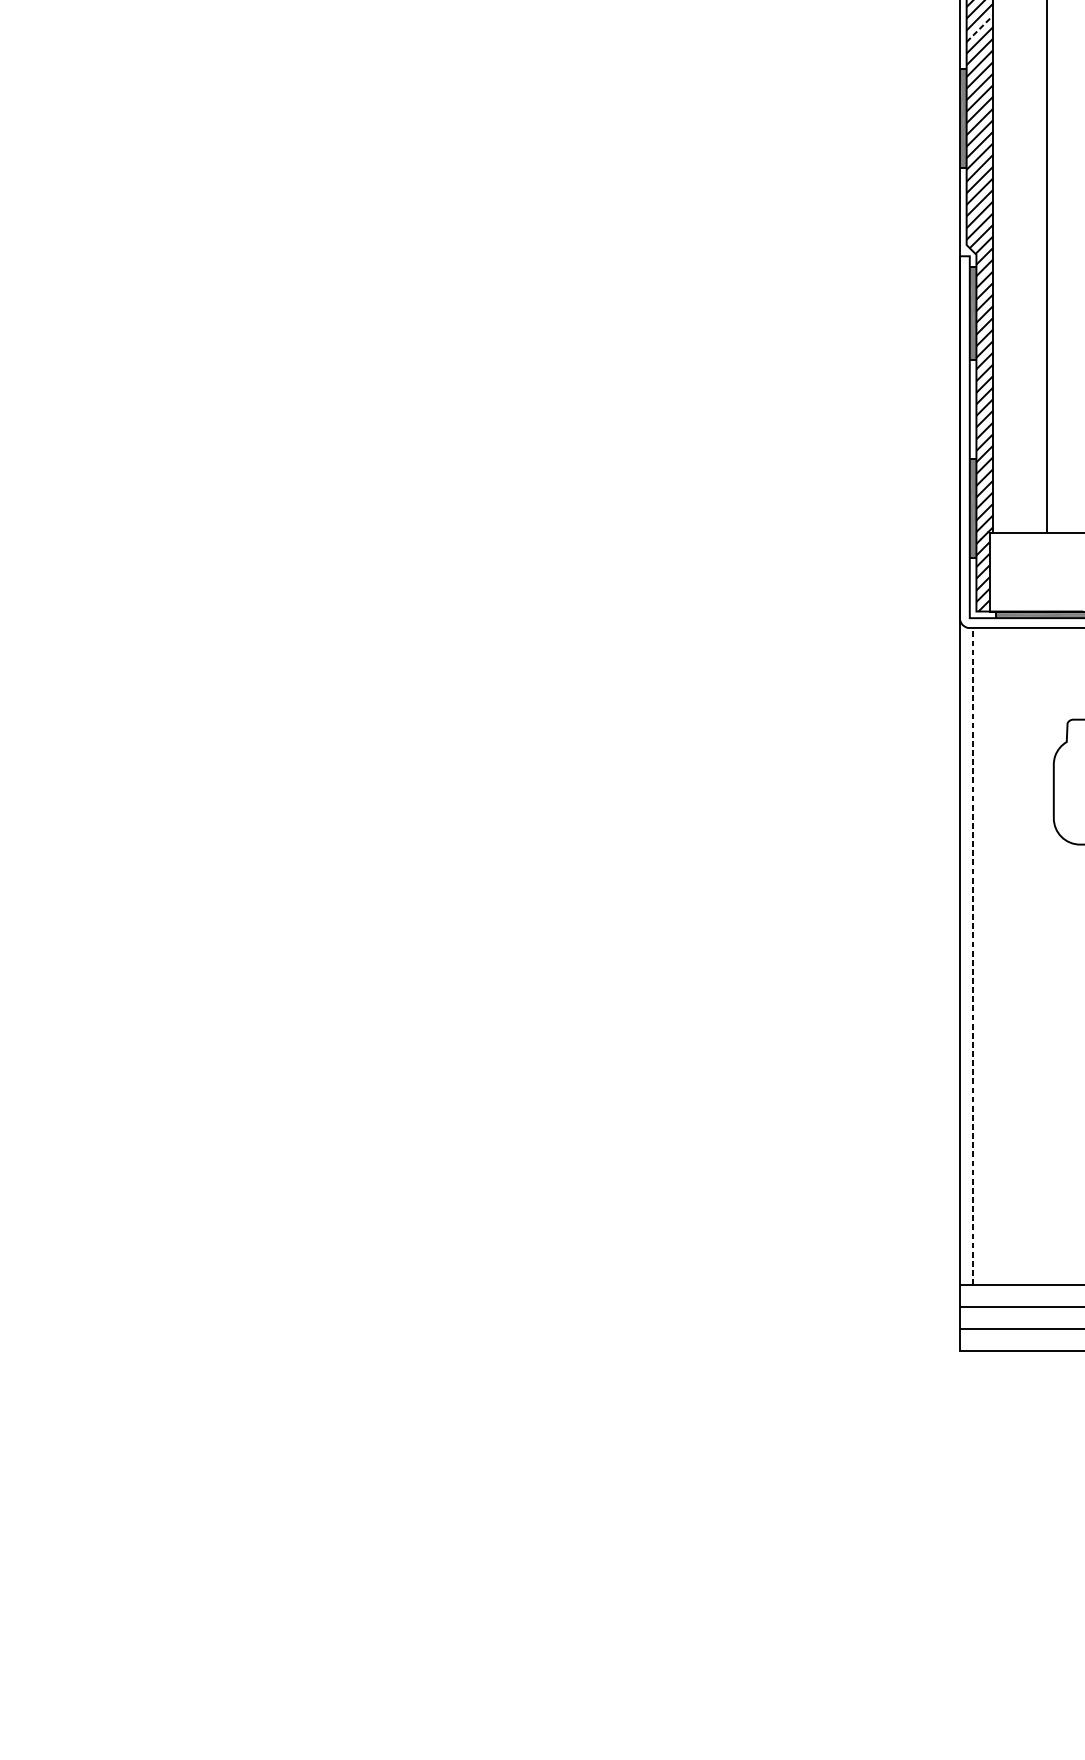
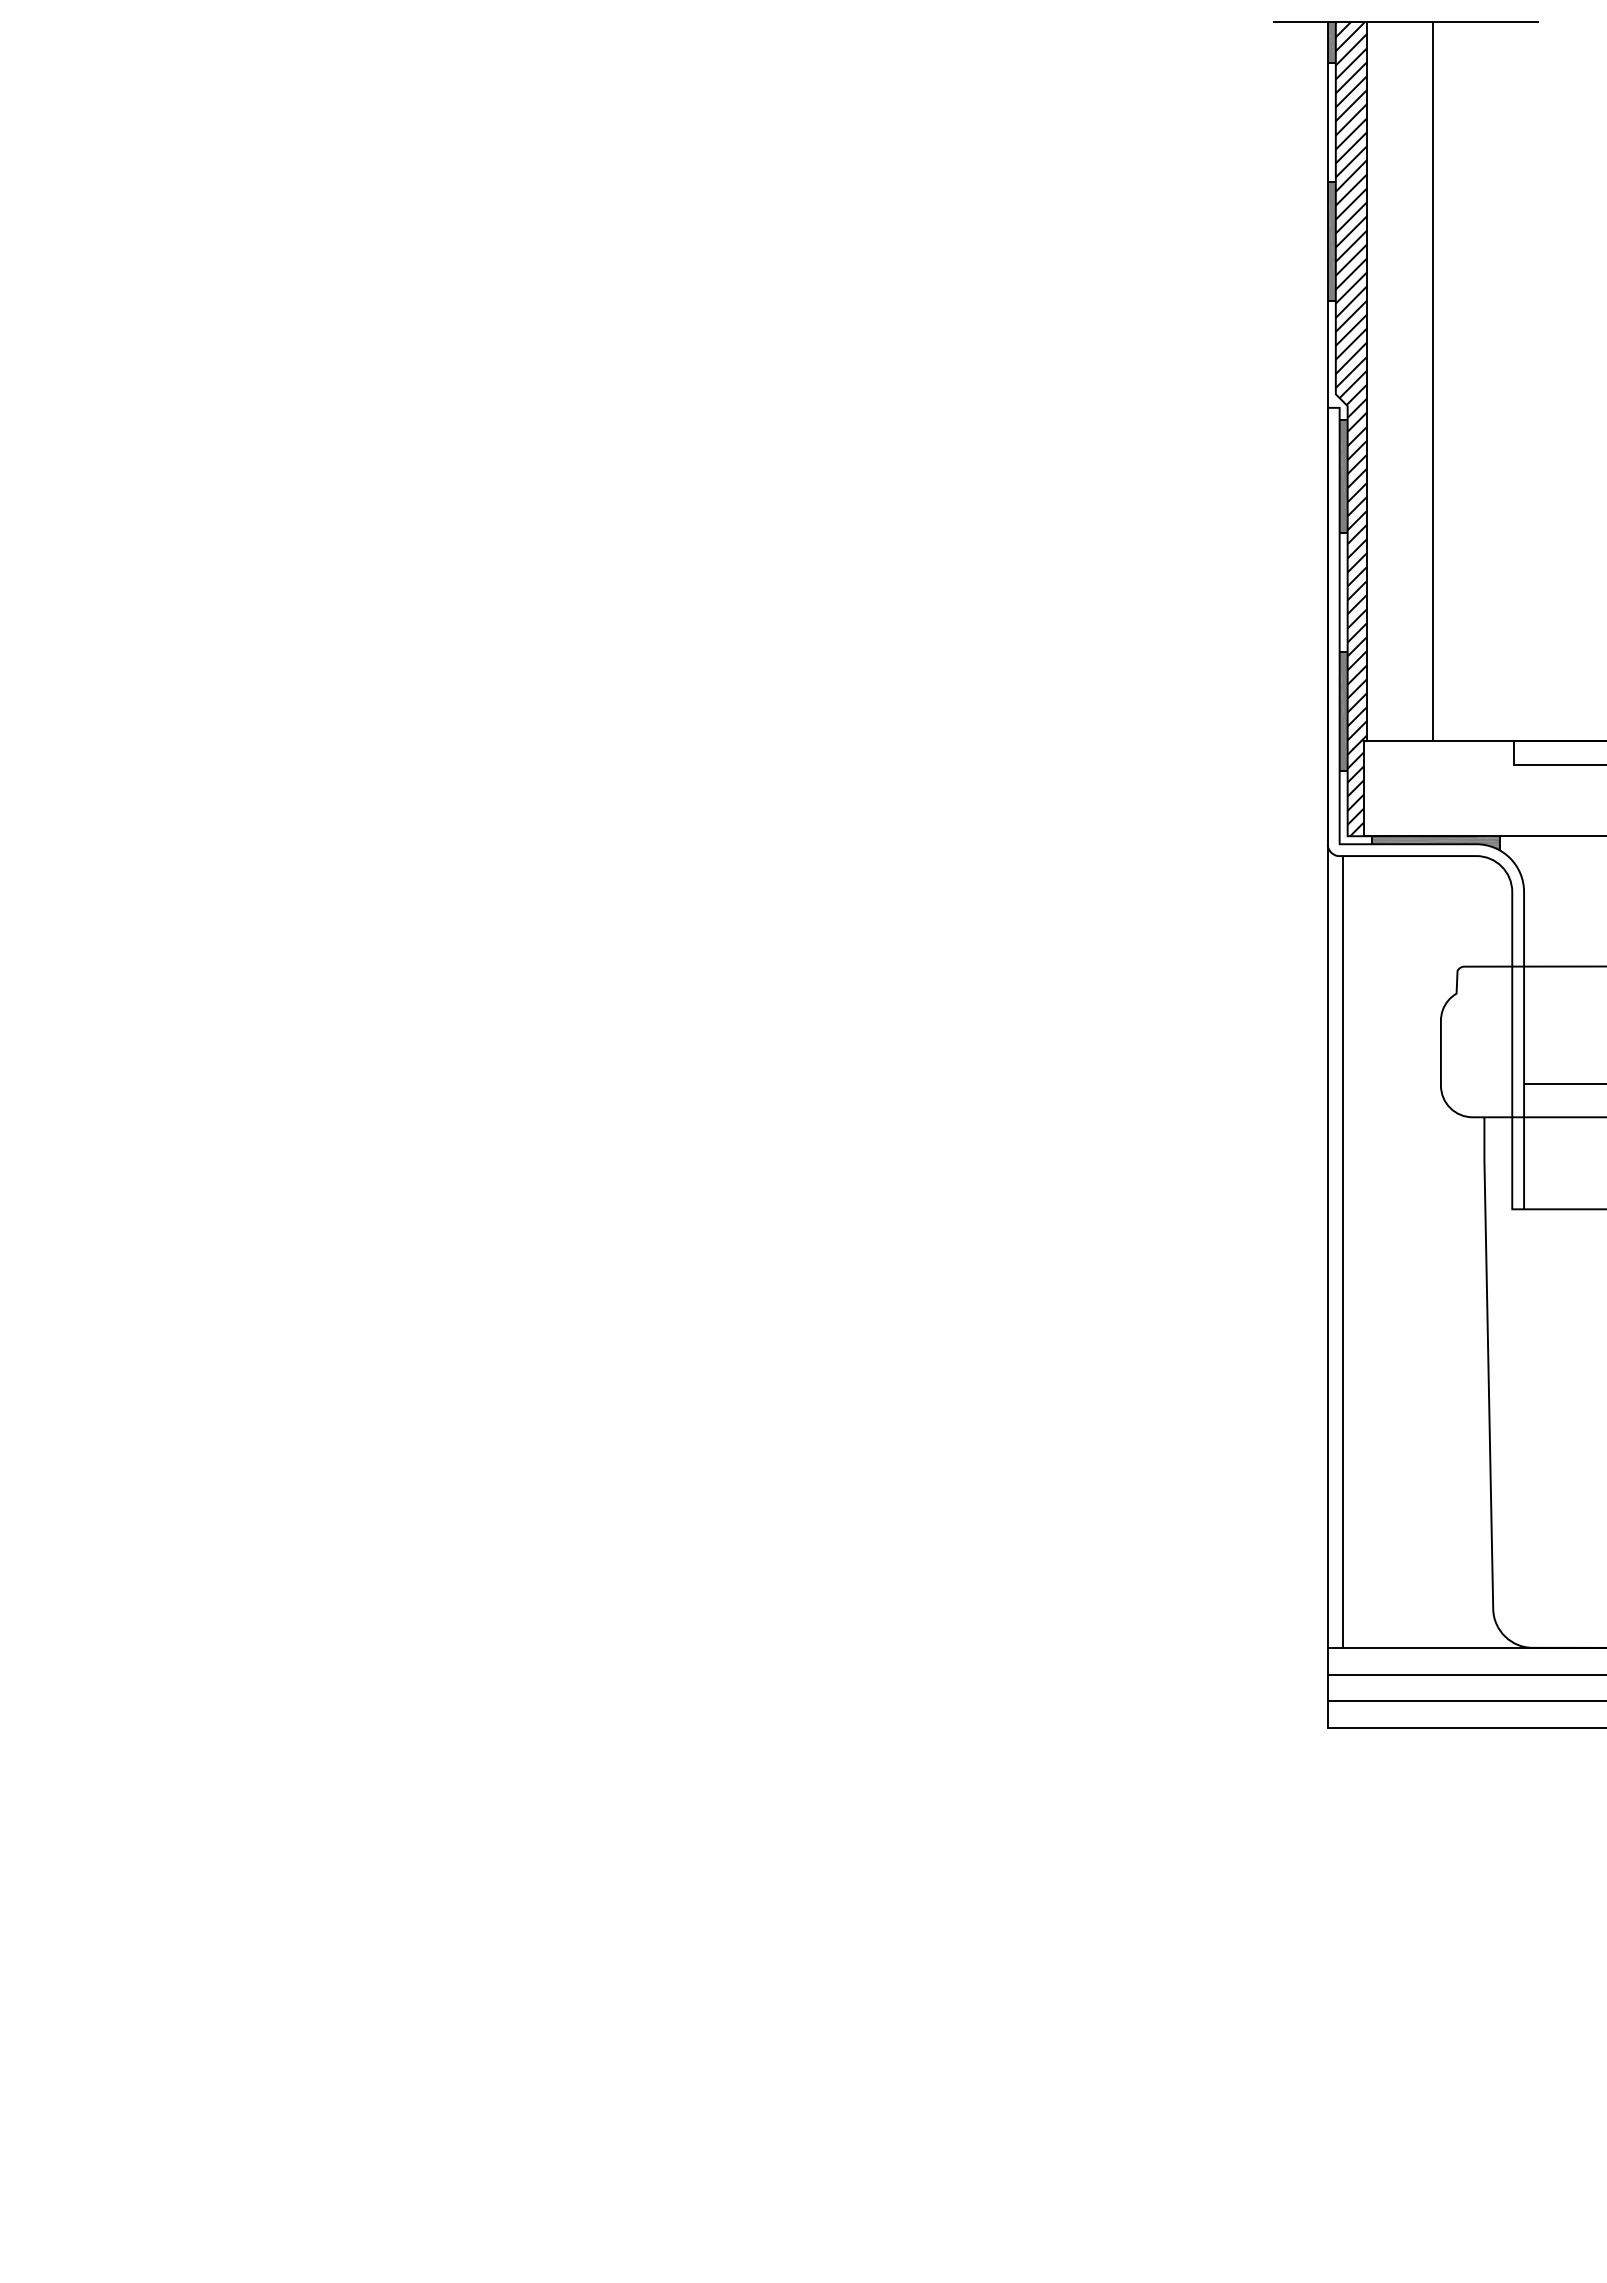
line: (980, 28) -> (1352, 133), dashed -> solid
line: (972, 955) -> (1343, 1251), dashed -> solid

